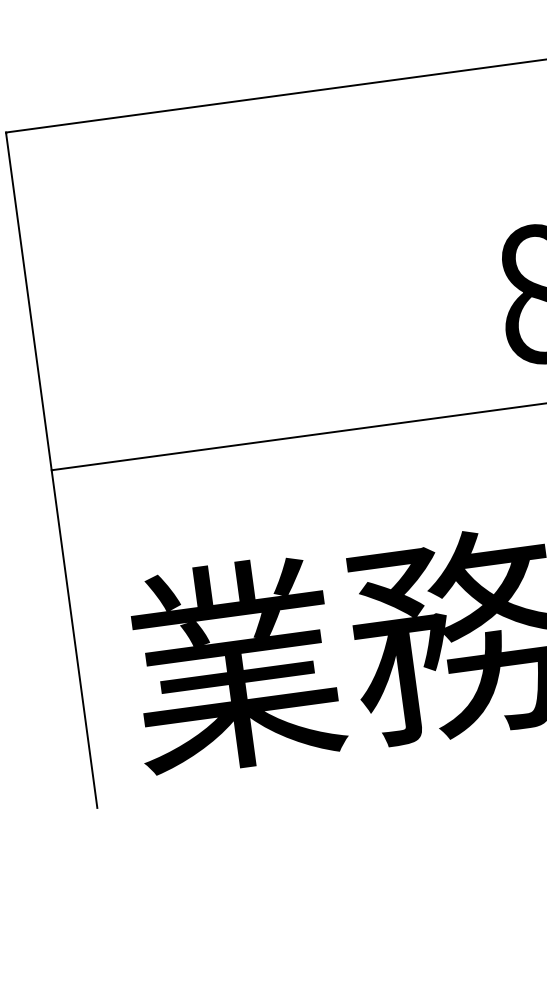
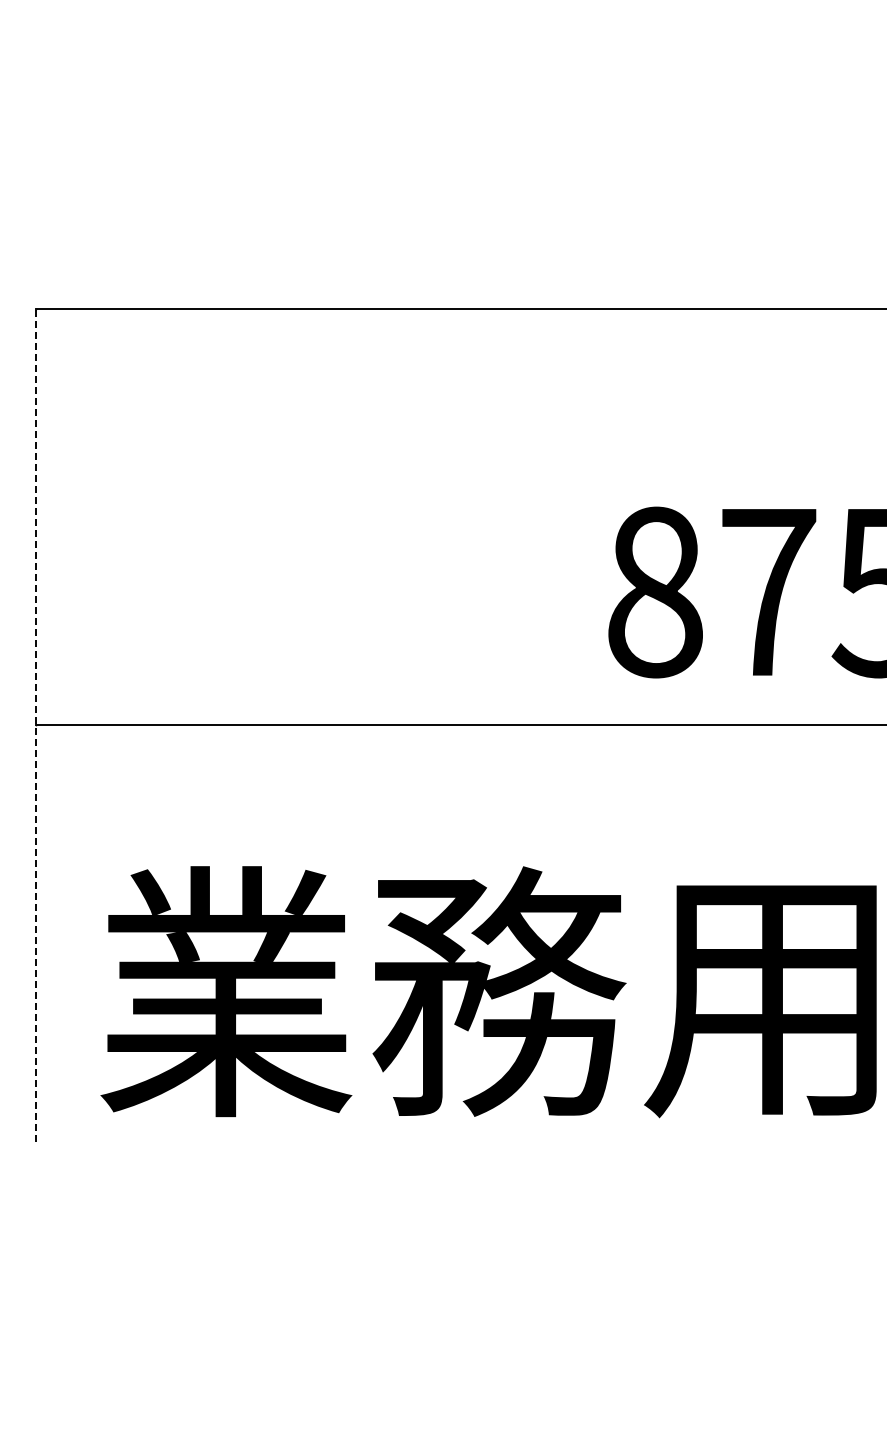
line: (51, 470) -> (36, 725), solid -> dashed

